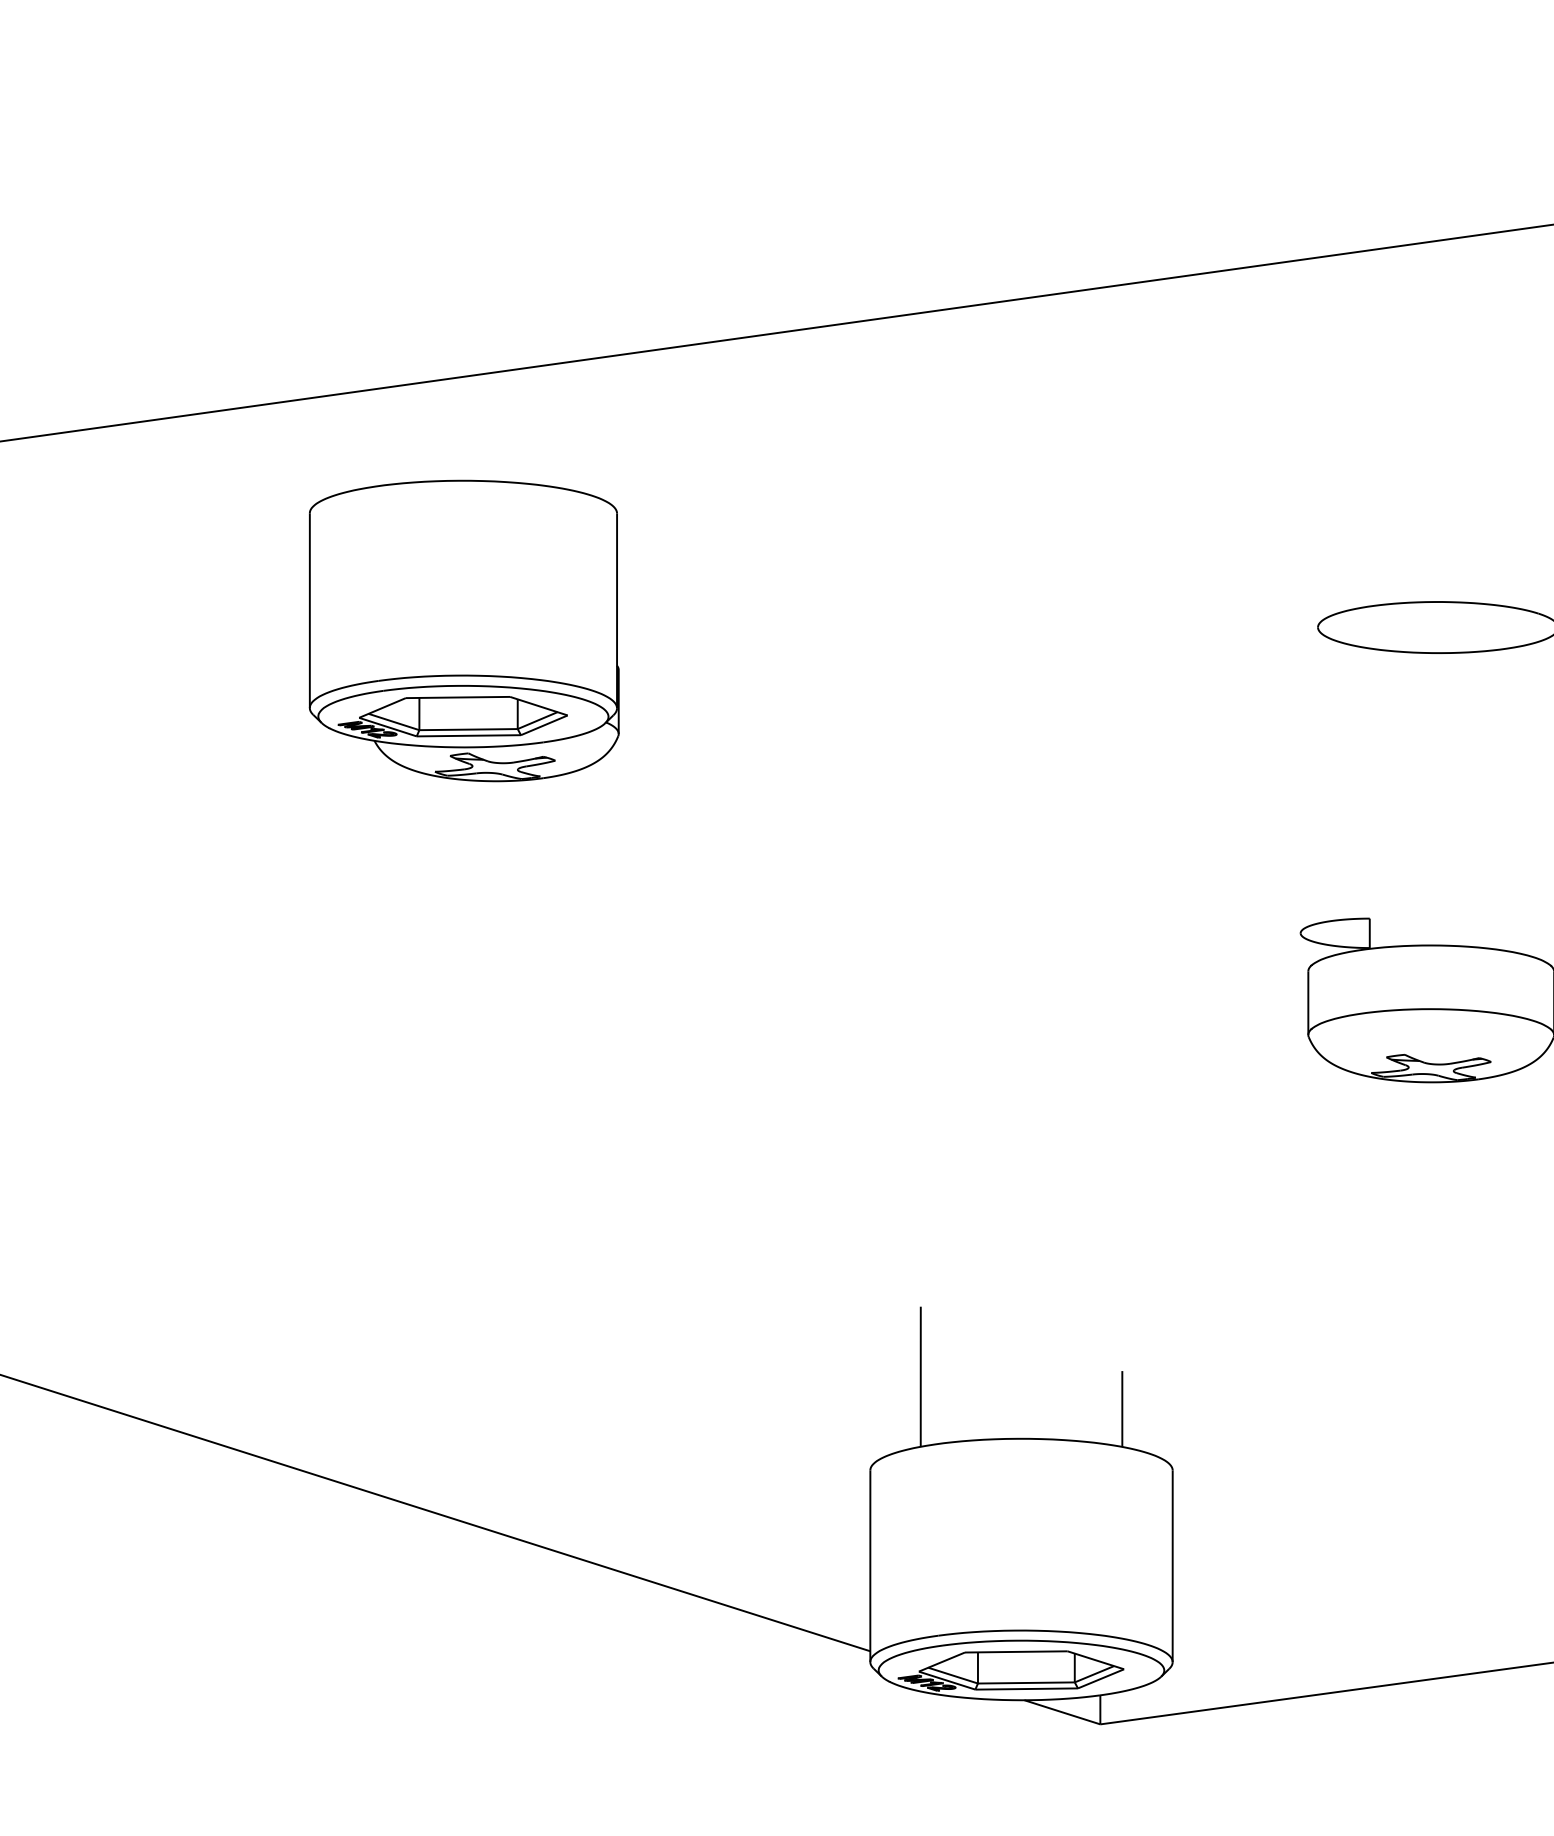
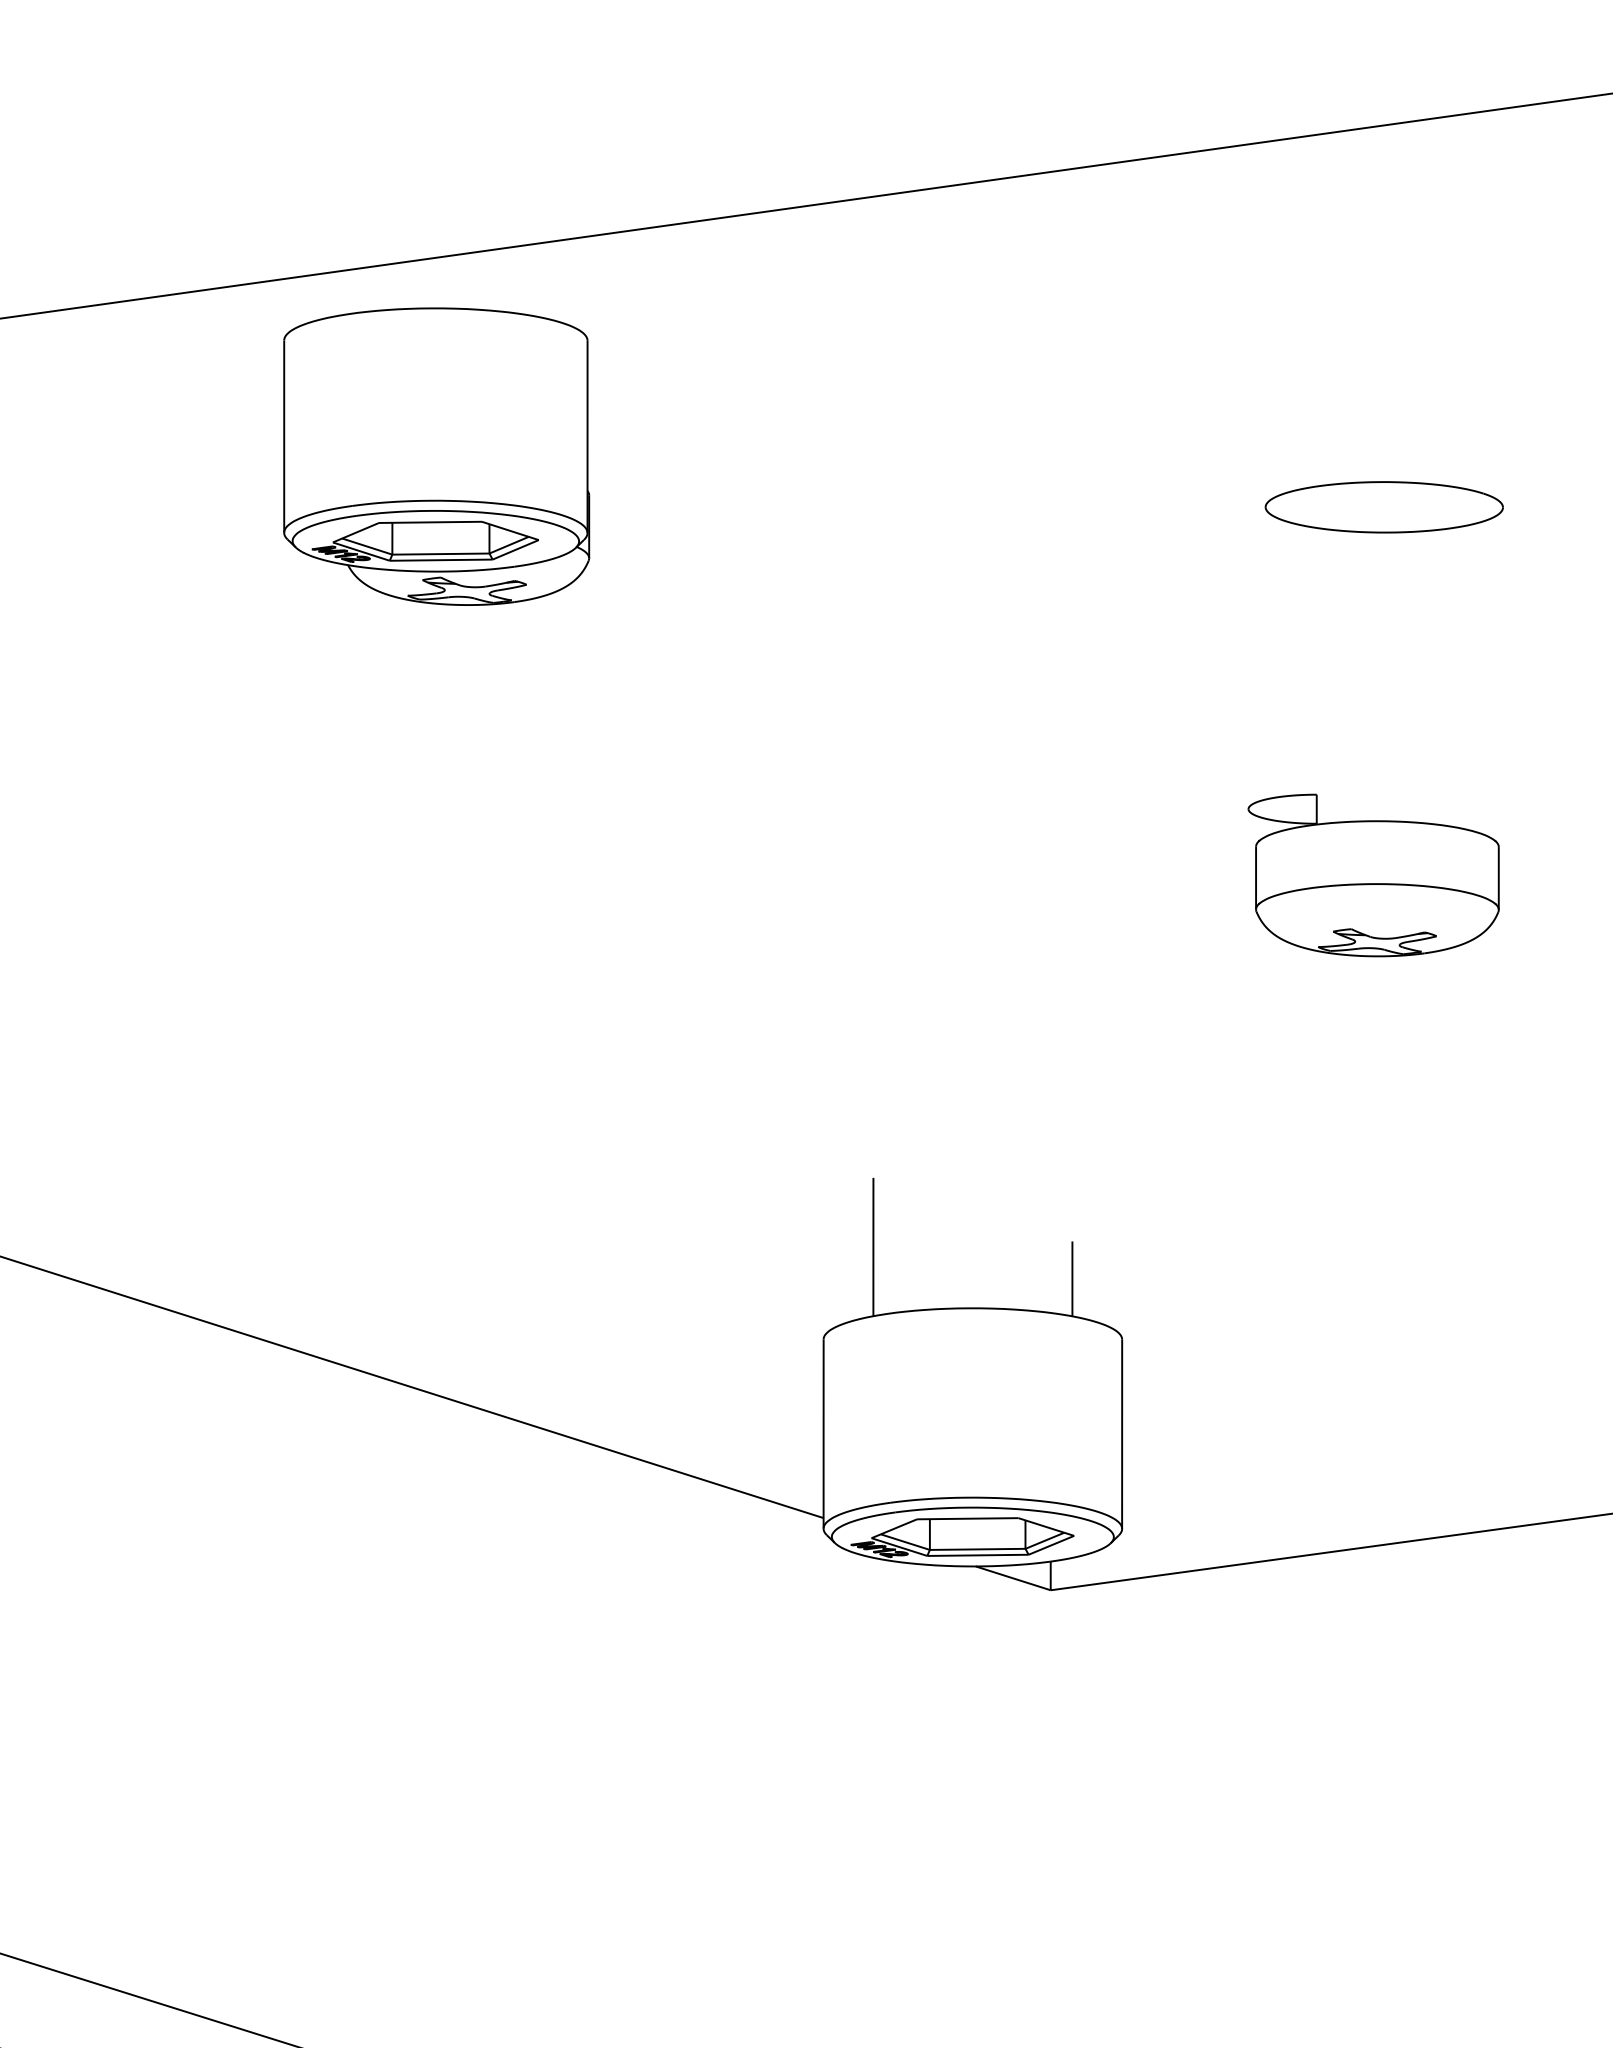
part: (464, 630) -> (436, 456), moved

